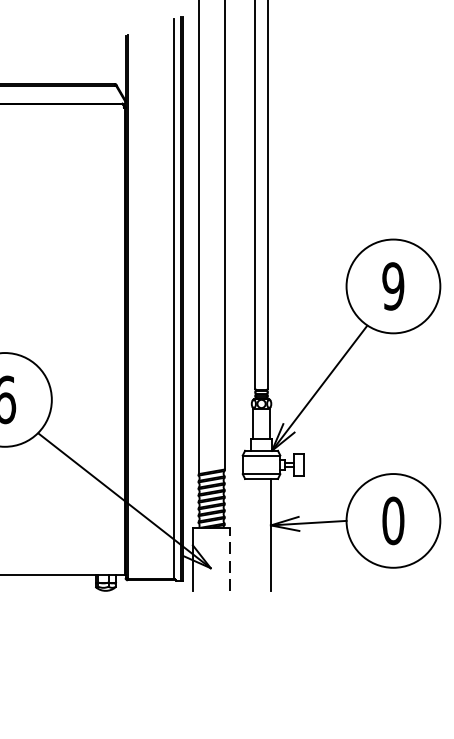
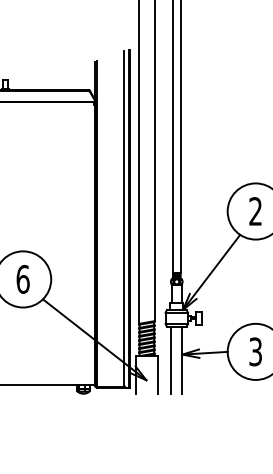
text: (393, 286) -> (255, 211), 9 -> 2
text: (393, 520) -> (255, 351), 0 -> 3
line: (252, 533) -> (171, 359), added
line: (231, 558) -> (158, 374), dashed -> solid

